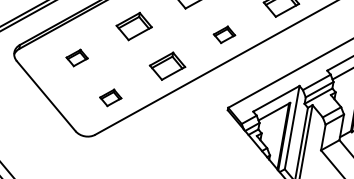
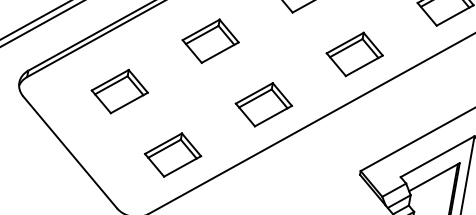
part: (224, 34) -> (354, 53), size x1.67
part: (76, 57) -> (118, 90), size x1.67
part: (110, 97) -> (172, 154), size x1.67

